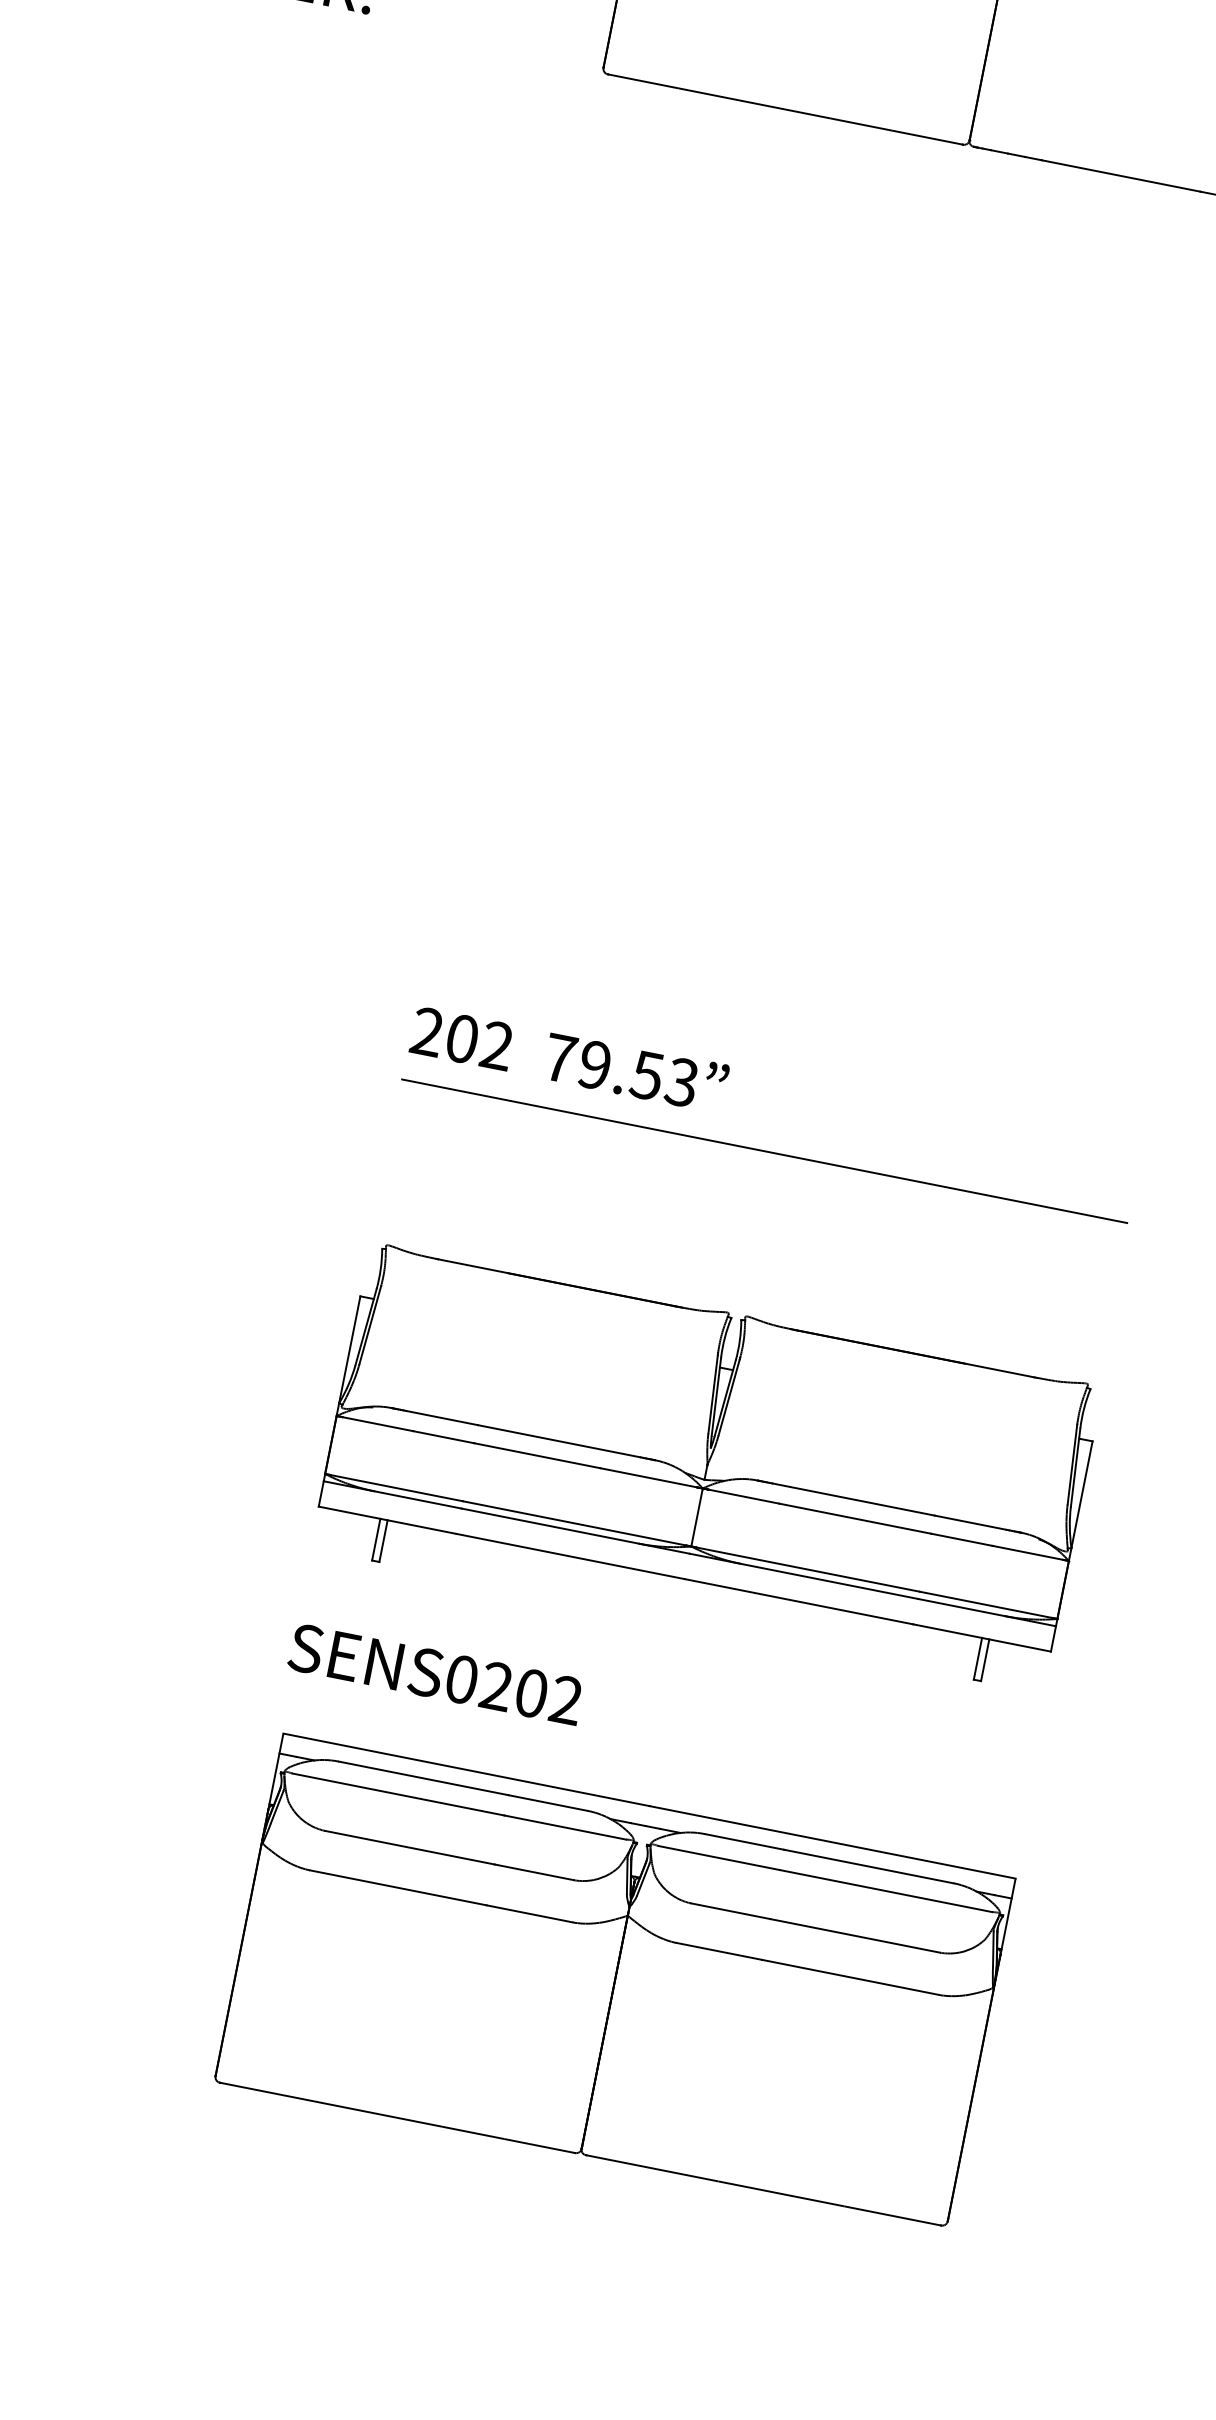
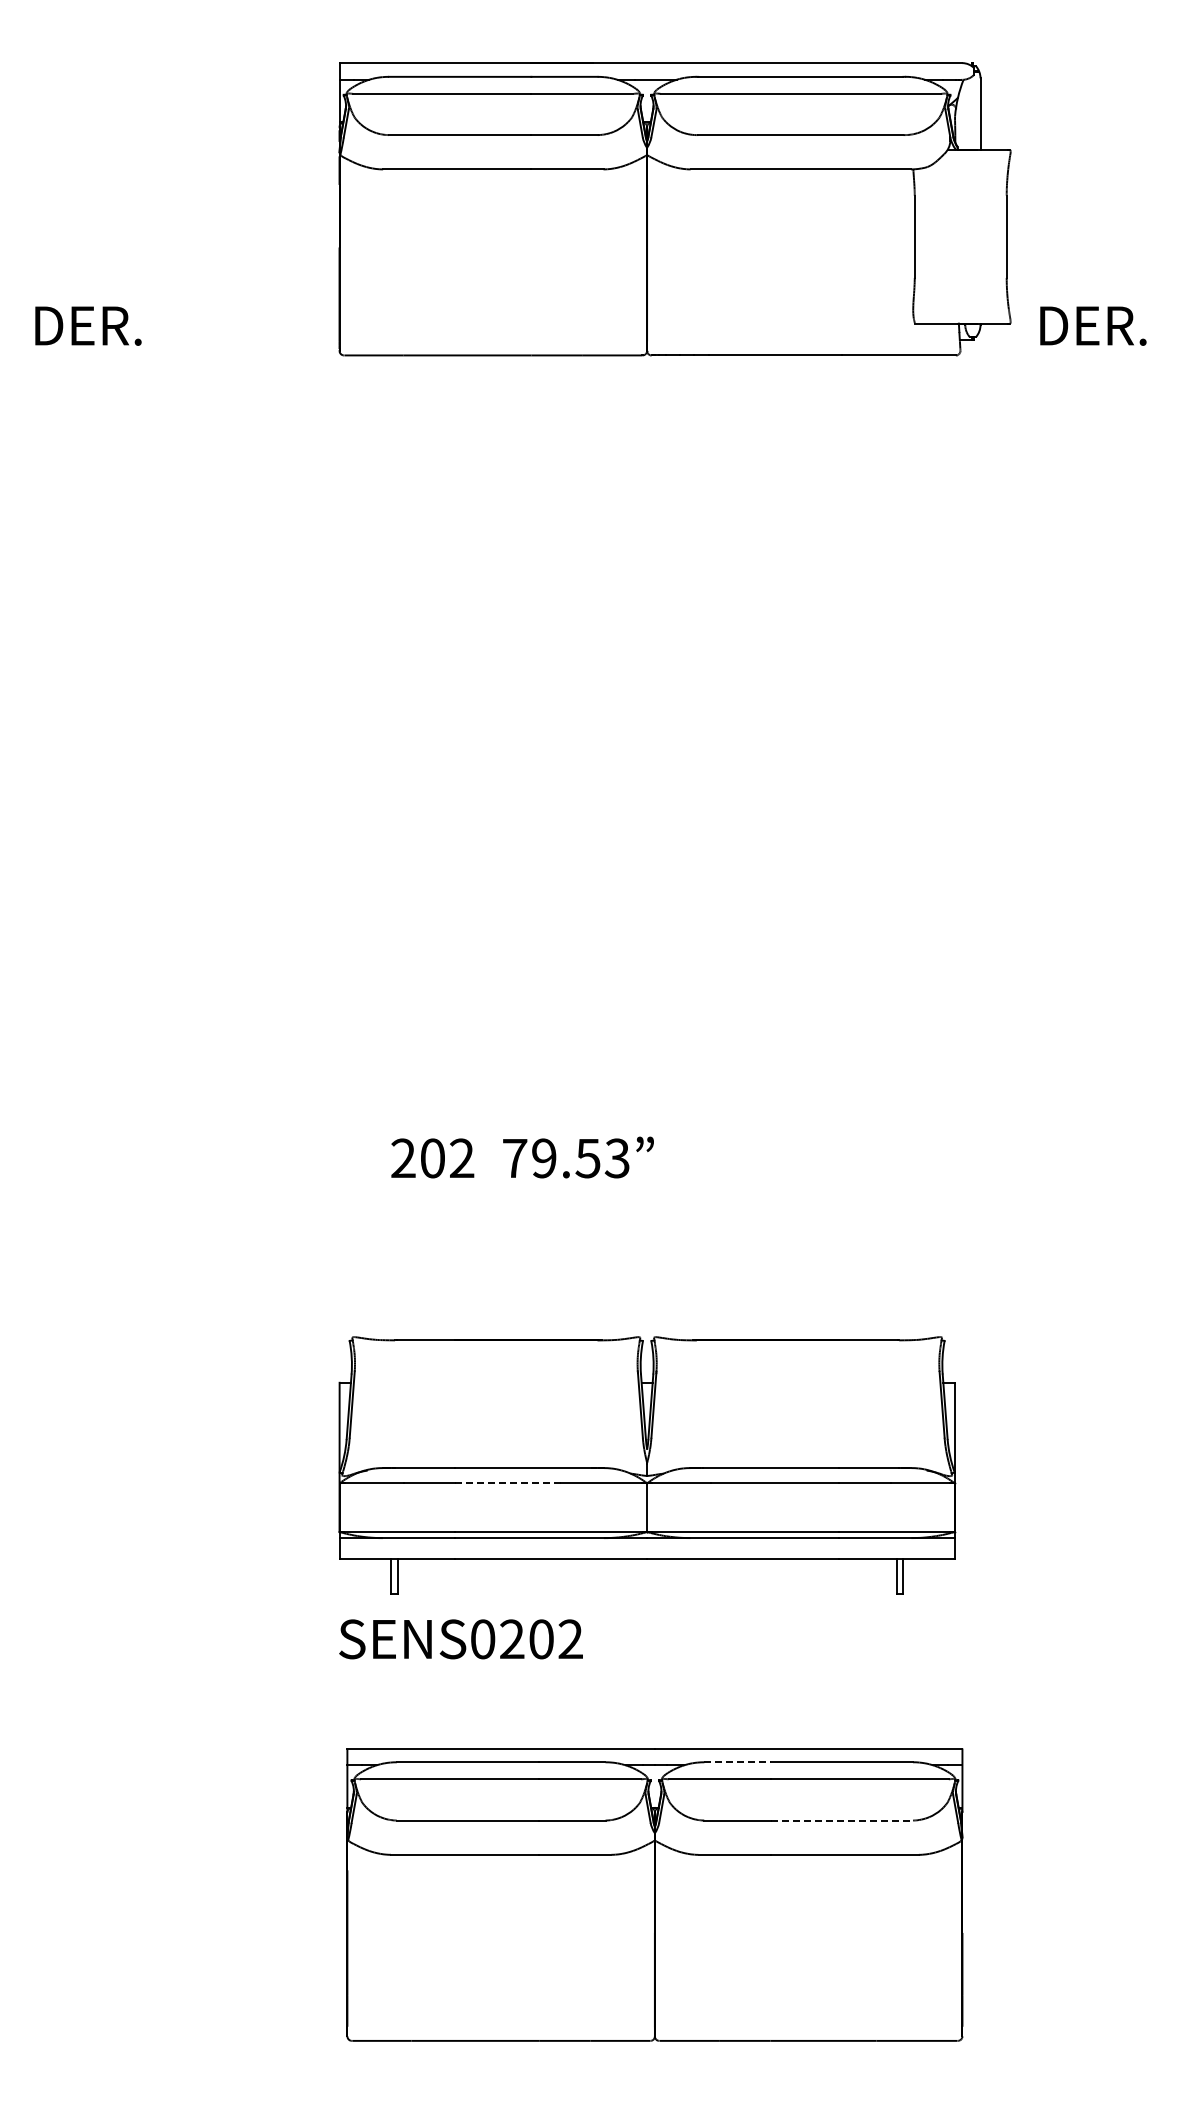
text: (569, 1058) -> (522, 1157), moved
line: (763, 1150) -> (642, 1200), removed
line: (537, 1456) -> (508, 1483), solid -> dashed
text: (435, 1674) -> (460, 1639), moved
line: (744, 1842) -> (737, 1762), solid -> dashed
line: (855, 1935) -> (842, 1820), solid -> dashed

